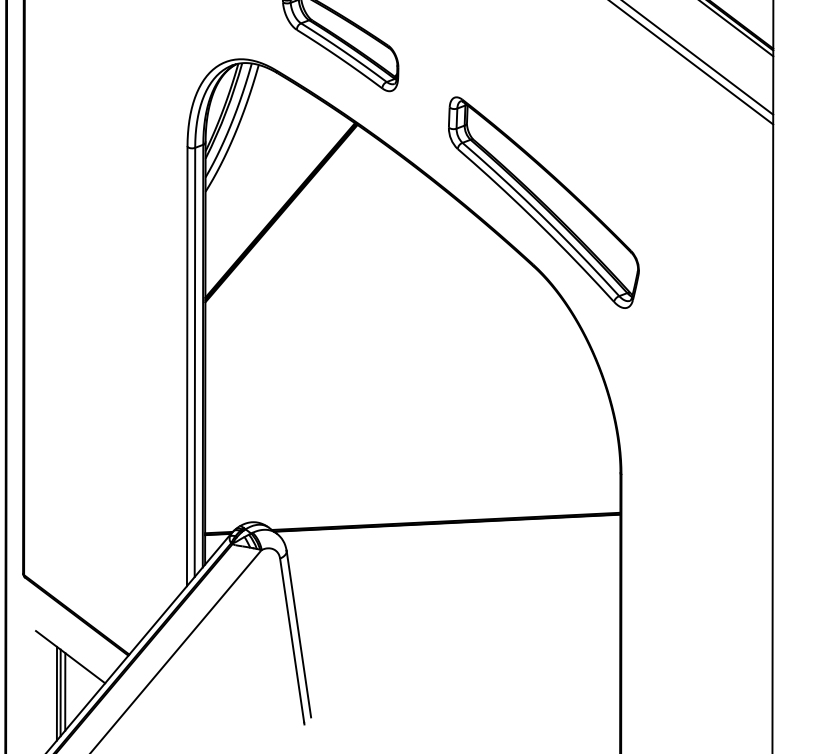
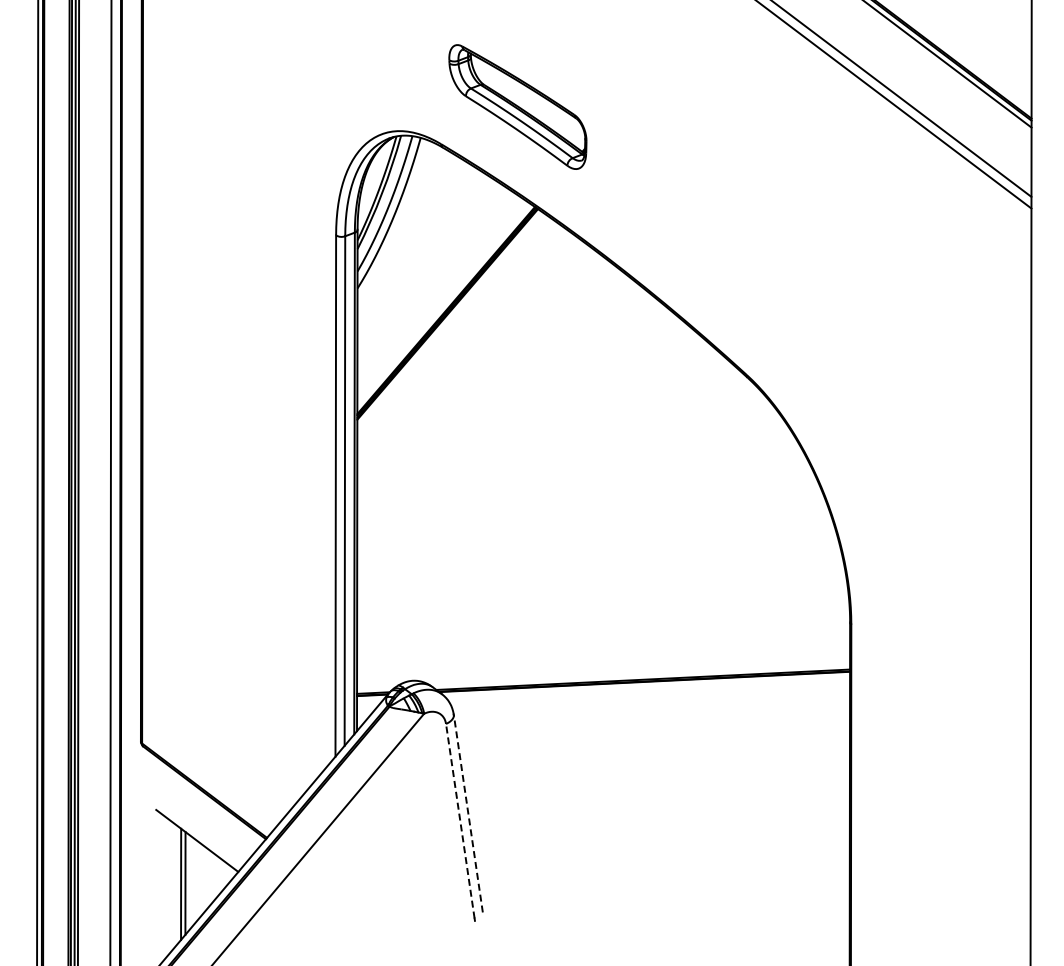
part: (543, 202) -> (758, 301), removed
line: (299, 634) -> (468, 813), solid -> dashed
line: (292, 639) -> (460, 820), solid -> dashed
line: (64, 692) -> (190, 882), removed

